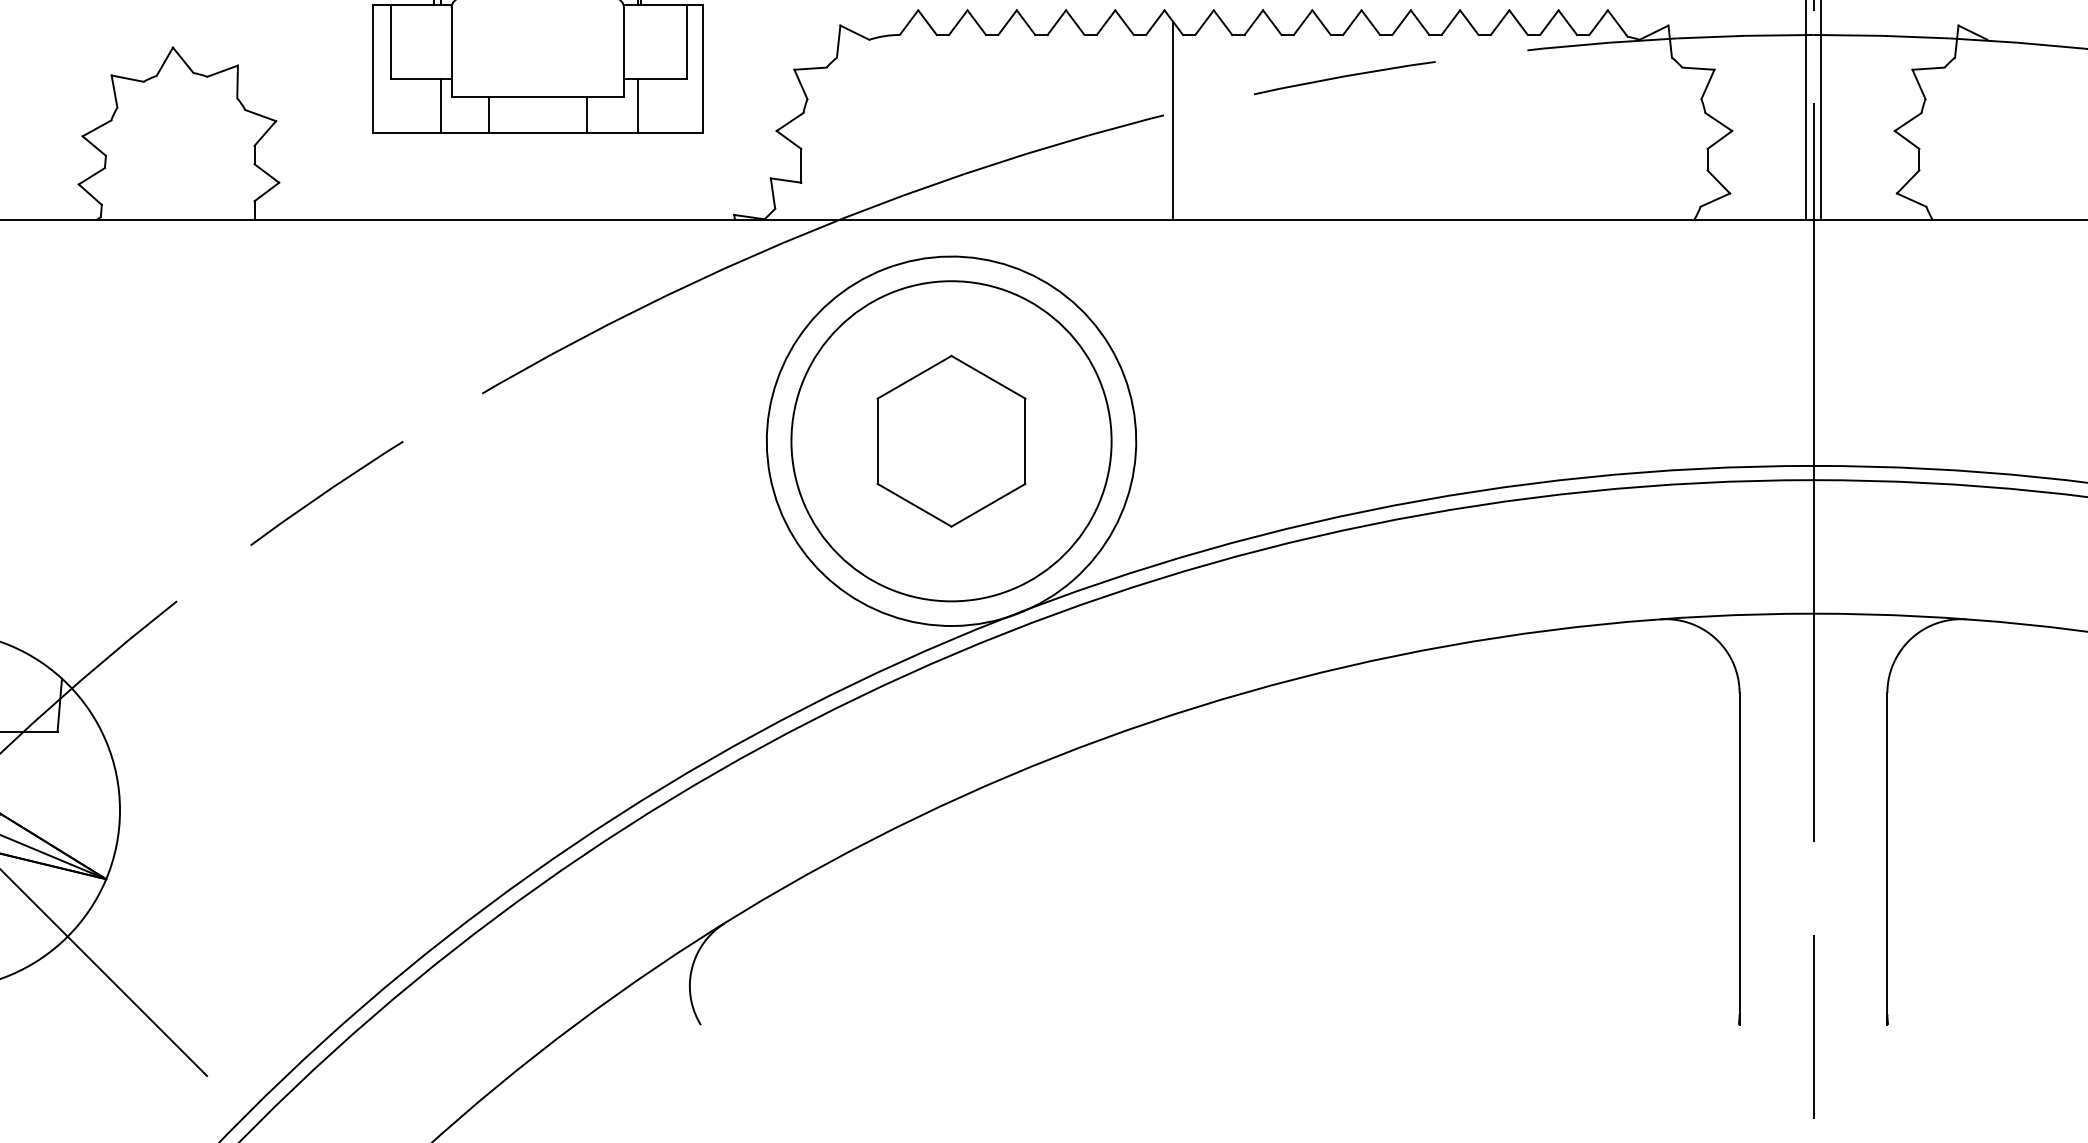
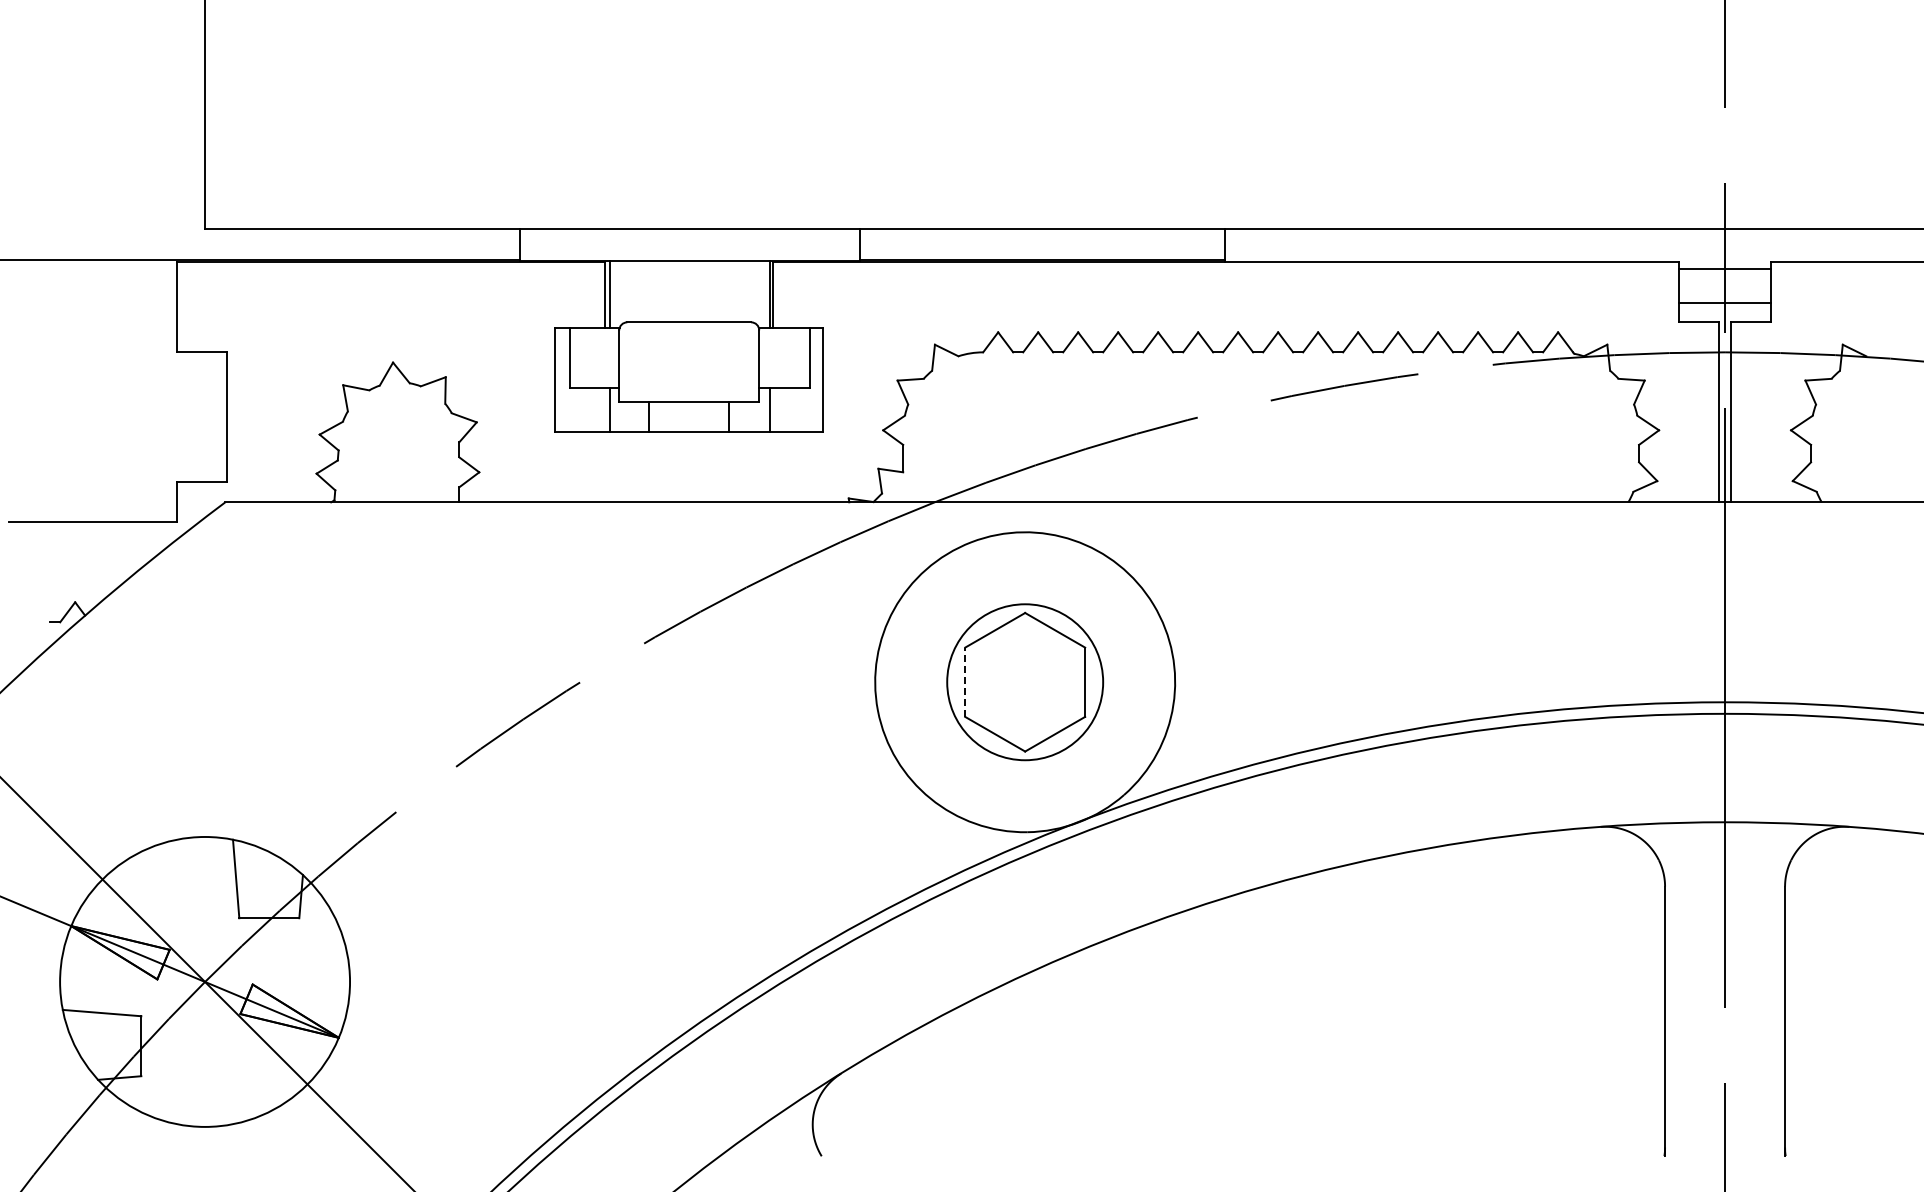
line: (1173, 120) -> (1205, 421), removed
line: (878, 441) -> (965, 682), solid -> dashed
circle: (951, 441) -> (1025, 682), size x0.6

